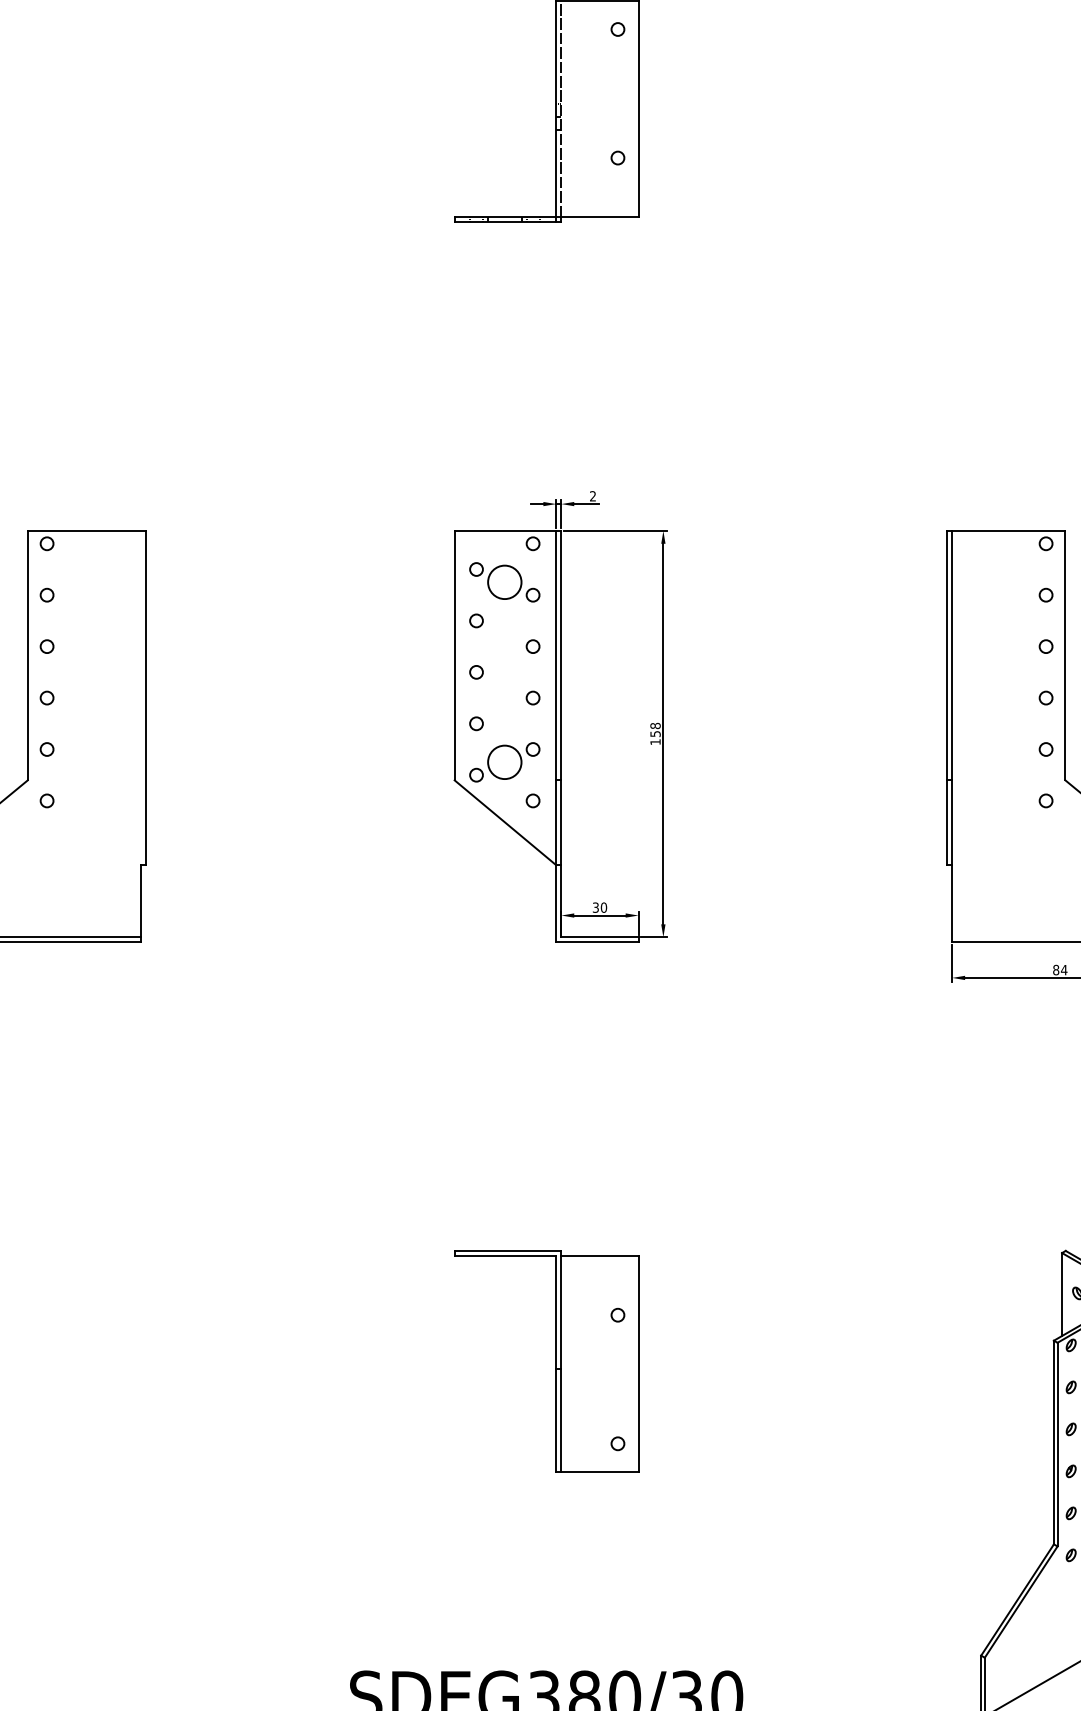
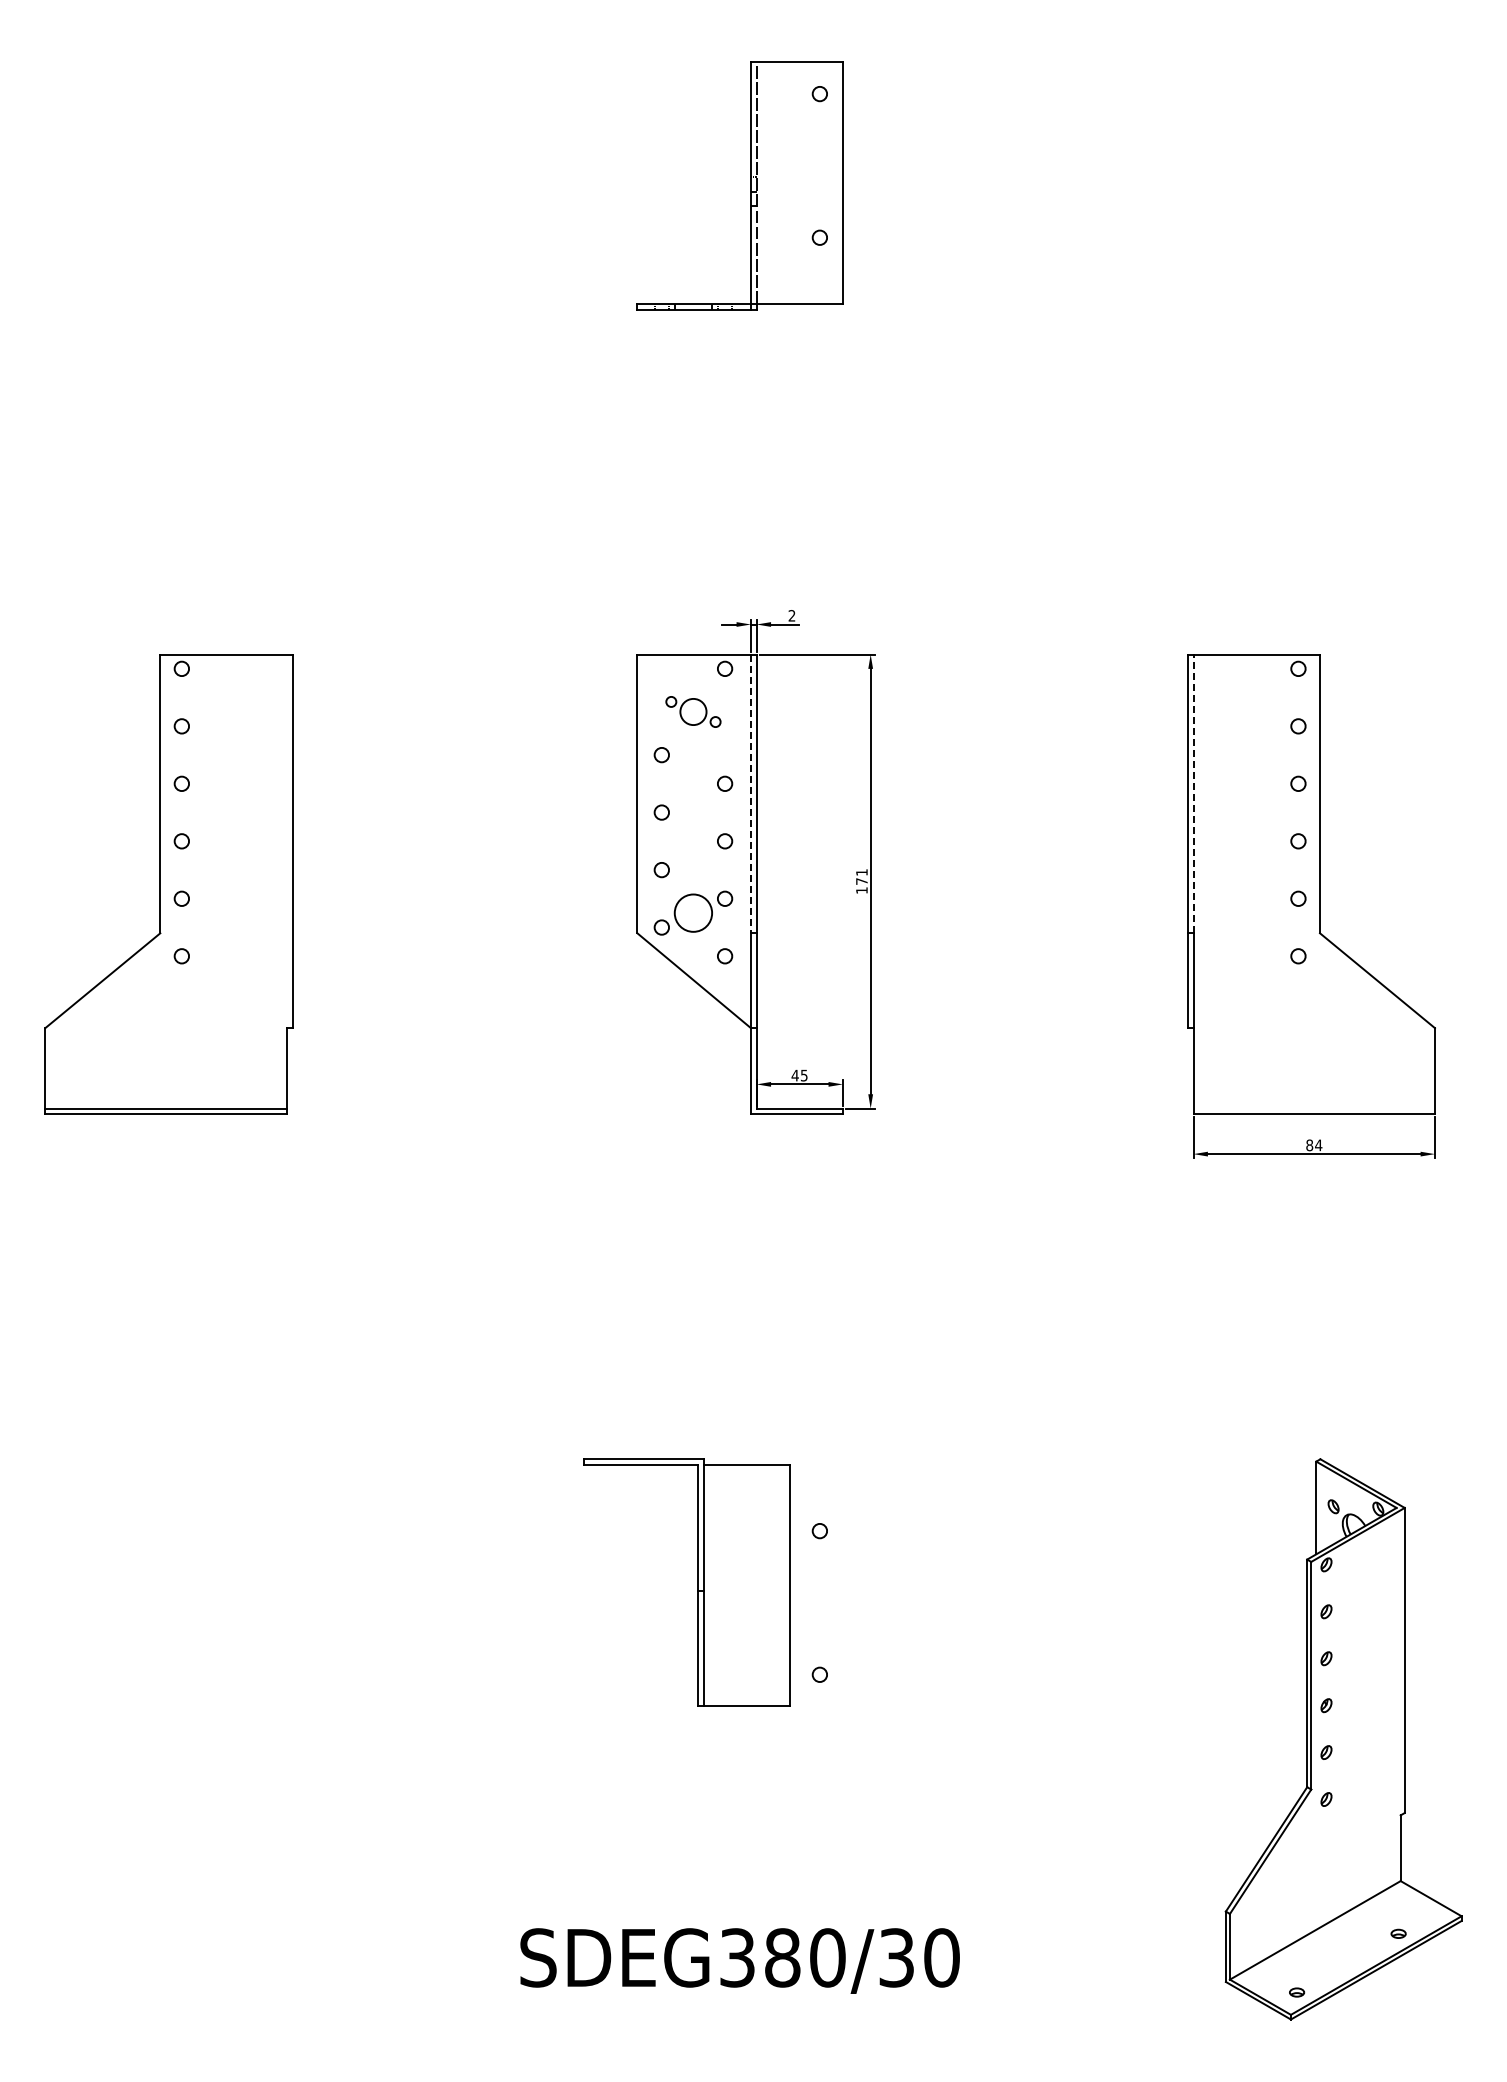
part: (504, 581) -> (693, 711), size x0.7
line: (952, 655) -> (1193, 793), solid -> dashed
line: (555, 656) -> (750, 794), solid -> dashed
text: (655, 729) -> (861, 876), 158 -> 171
text: (599, 907) -> (799, 1075), 30 -> 45
part: (555, 1361) -> (697, 1582), moved

